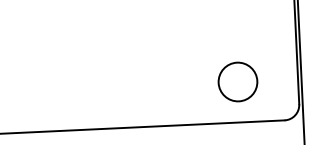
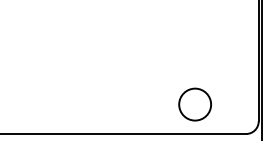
circle: (237, 81) -> (194, 104), moved

